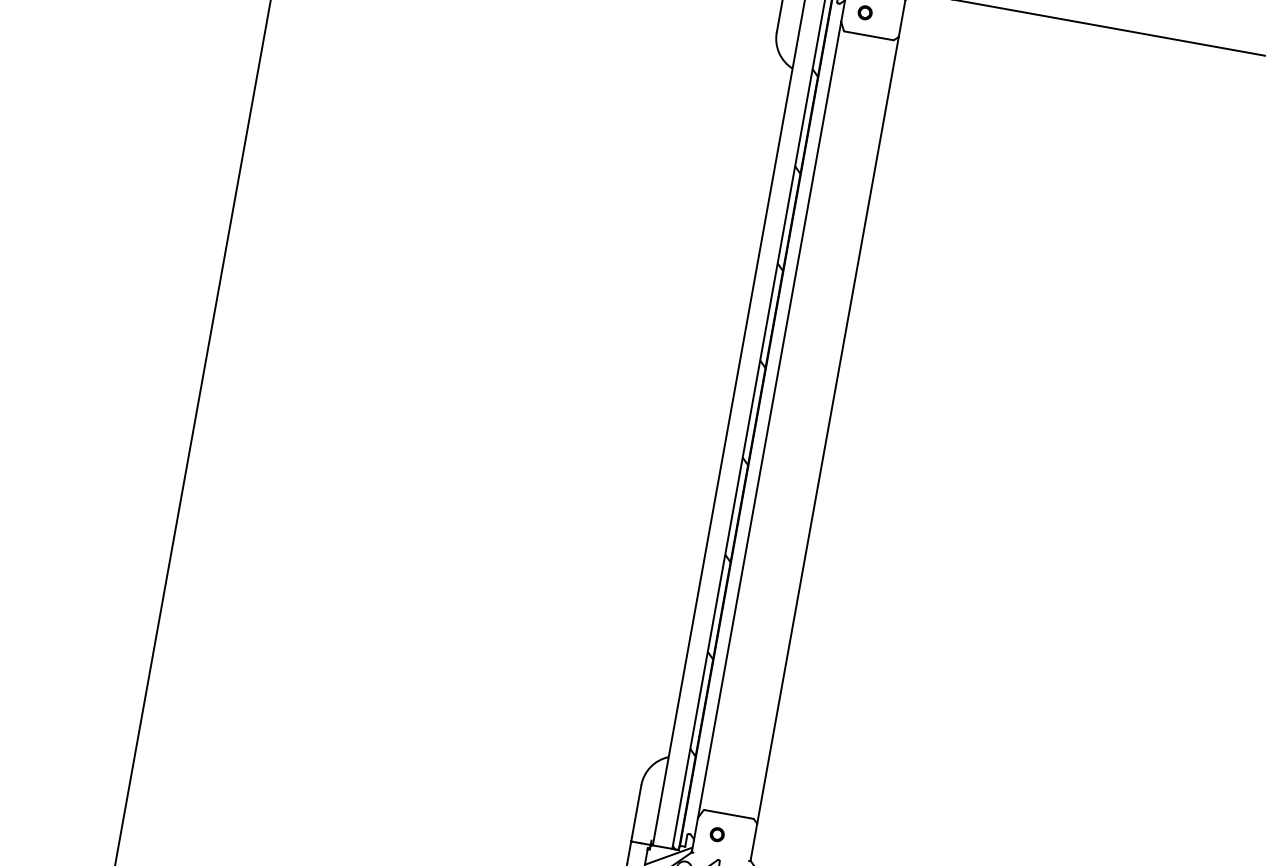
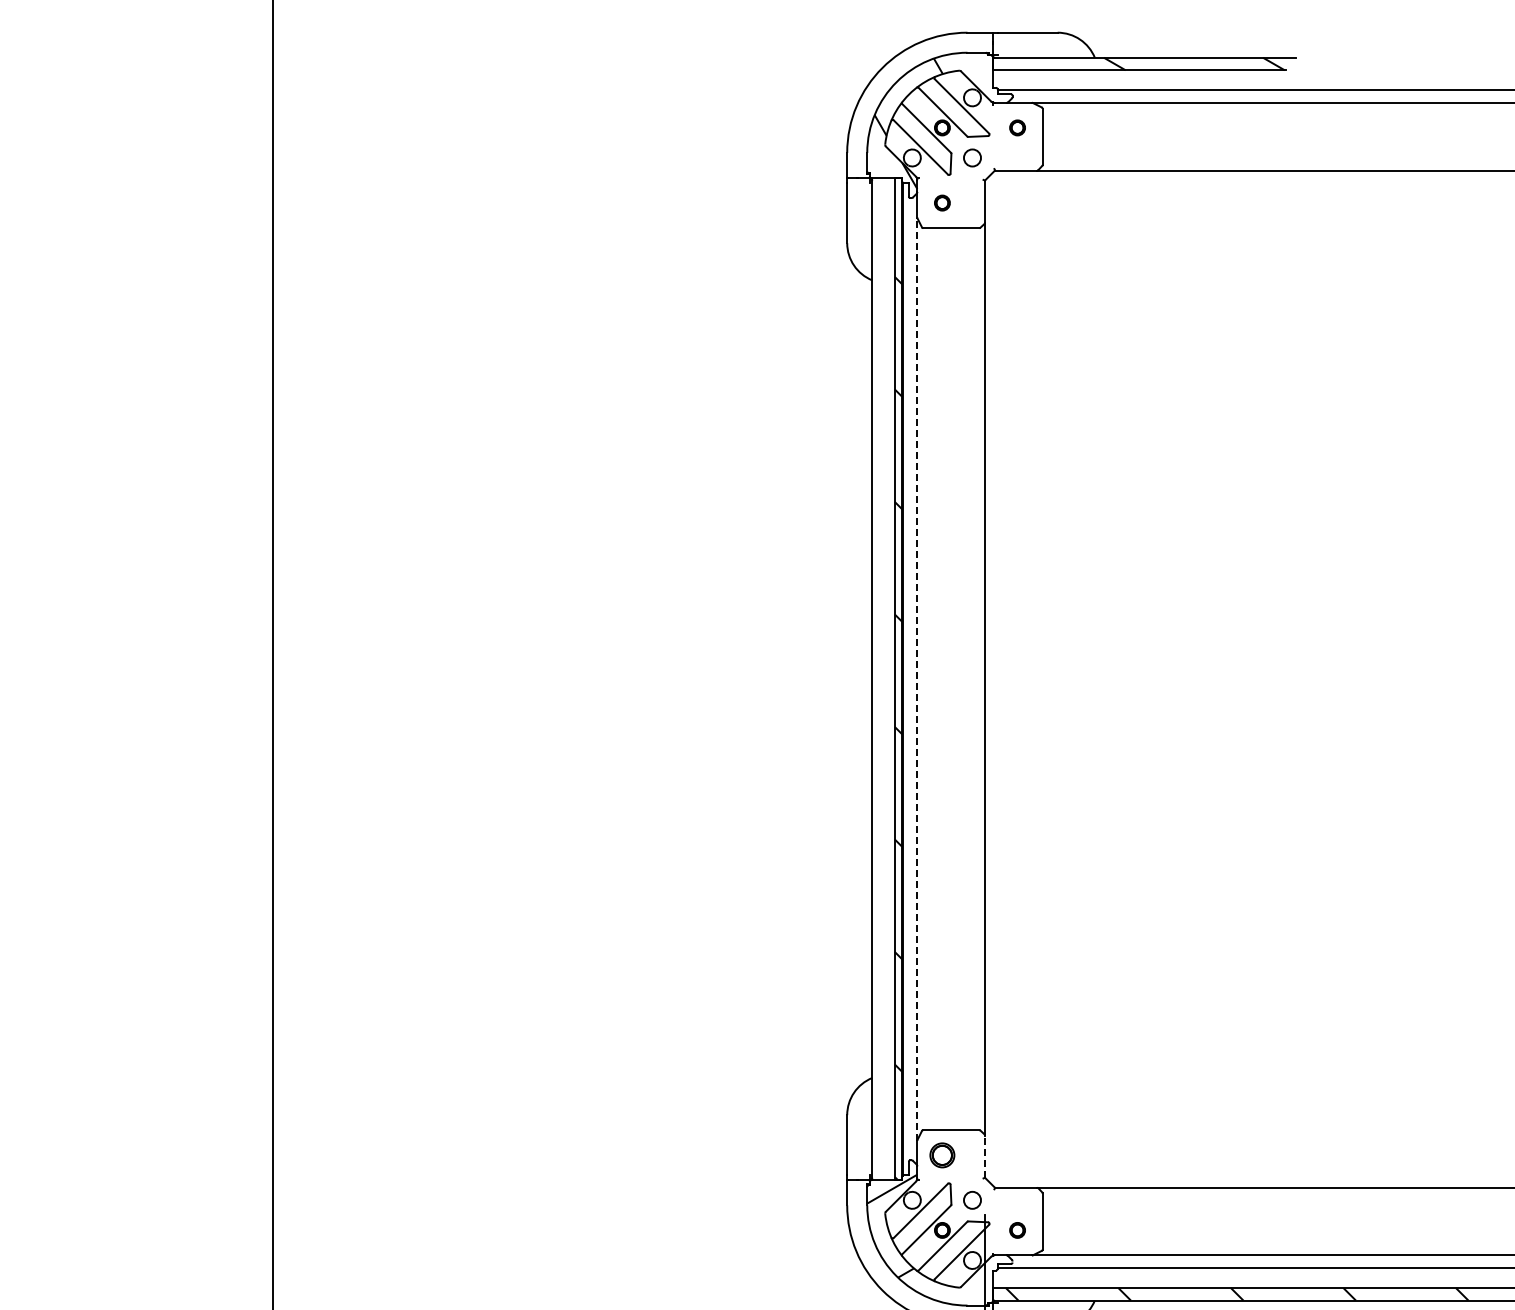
line: (769, 419) -> (917, 678), solid -> dashed
part: (717, 834) -> (942, 1154), size x1.6
line: (754, 842) -> (985, 1156), solid -> dashed

